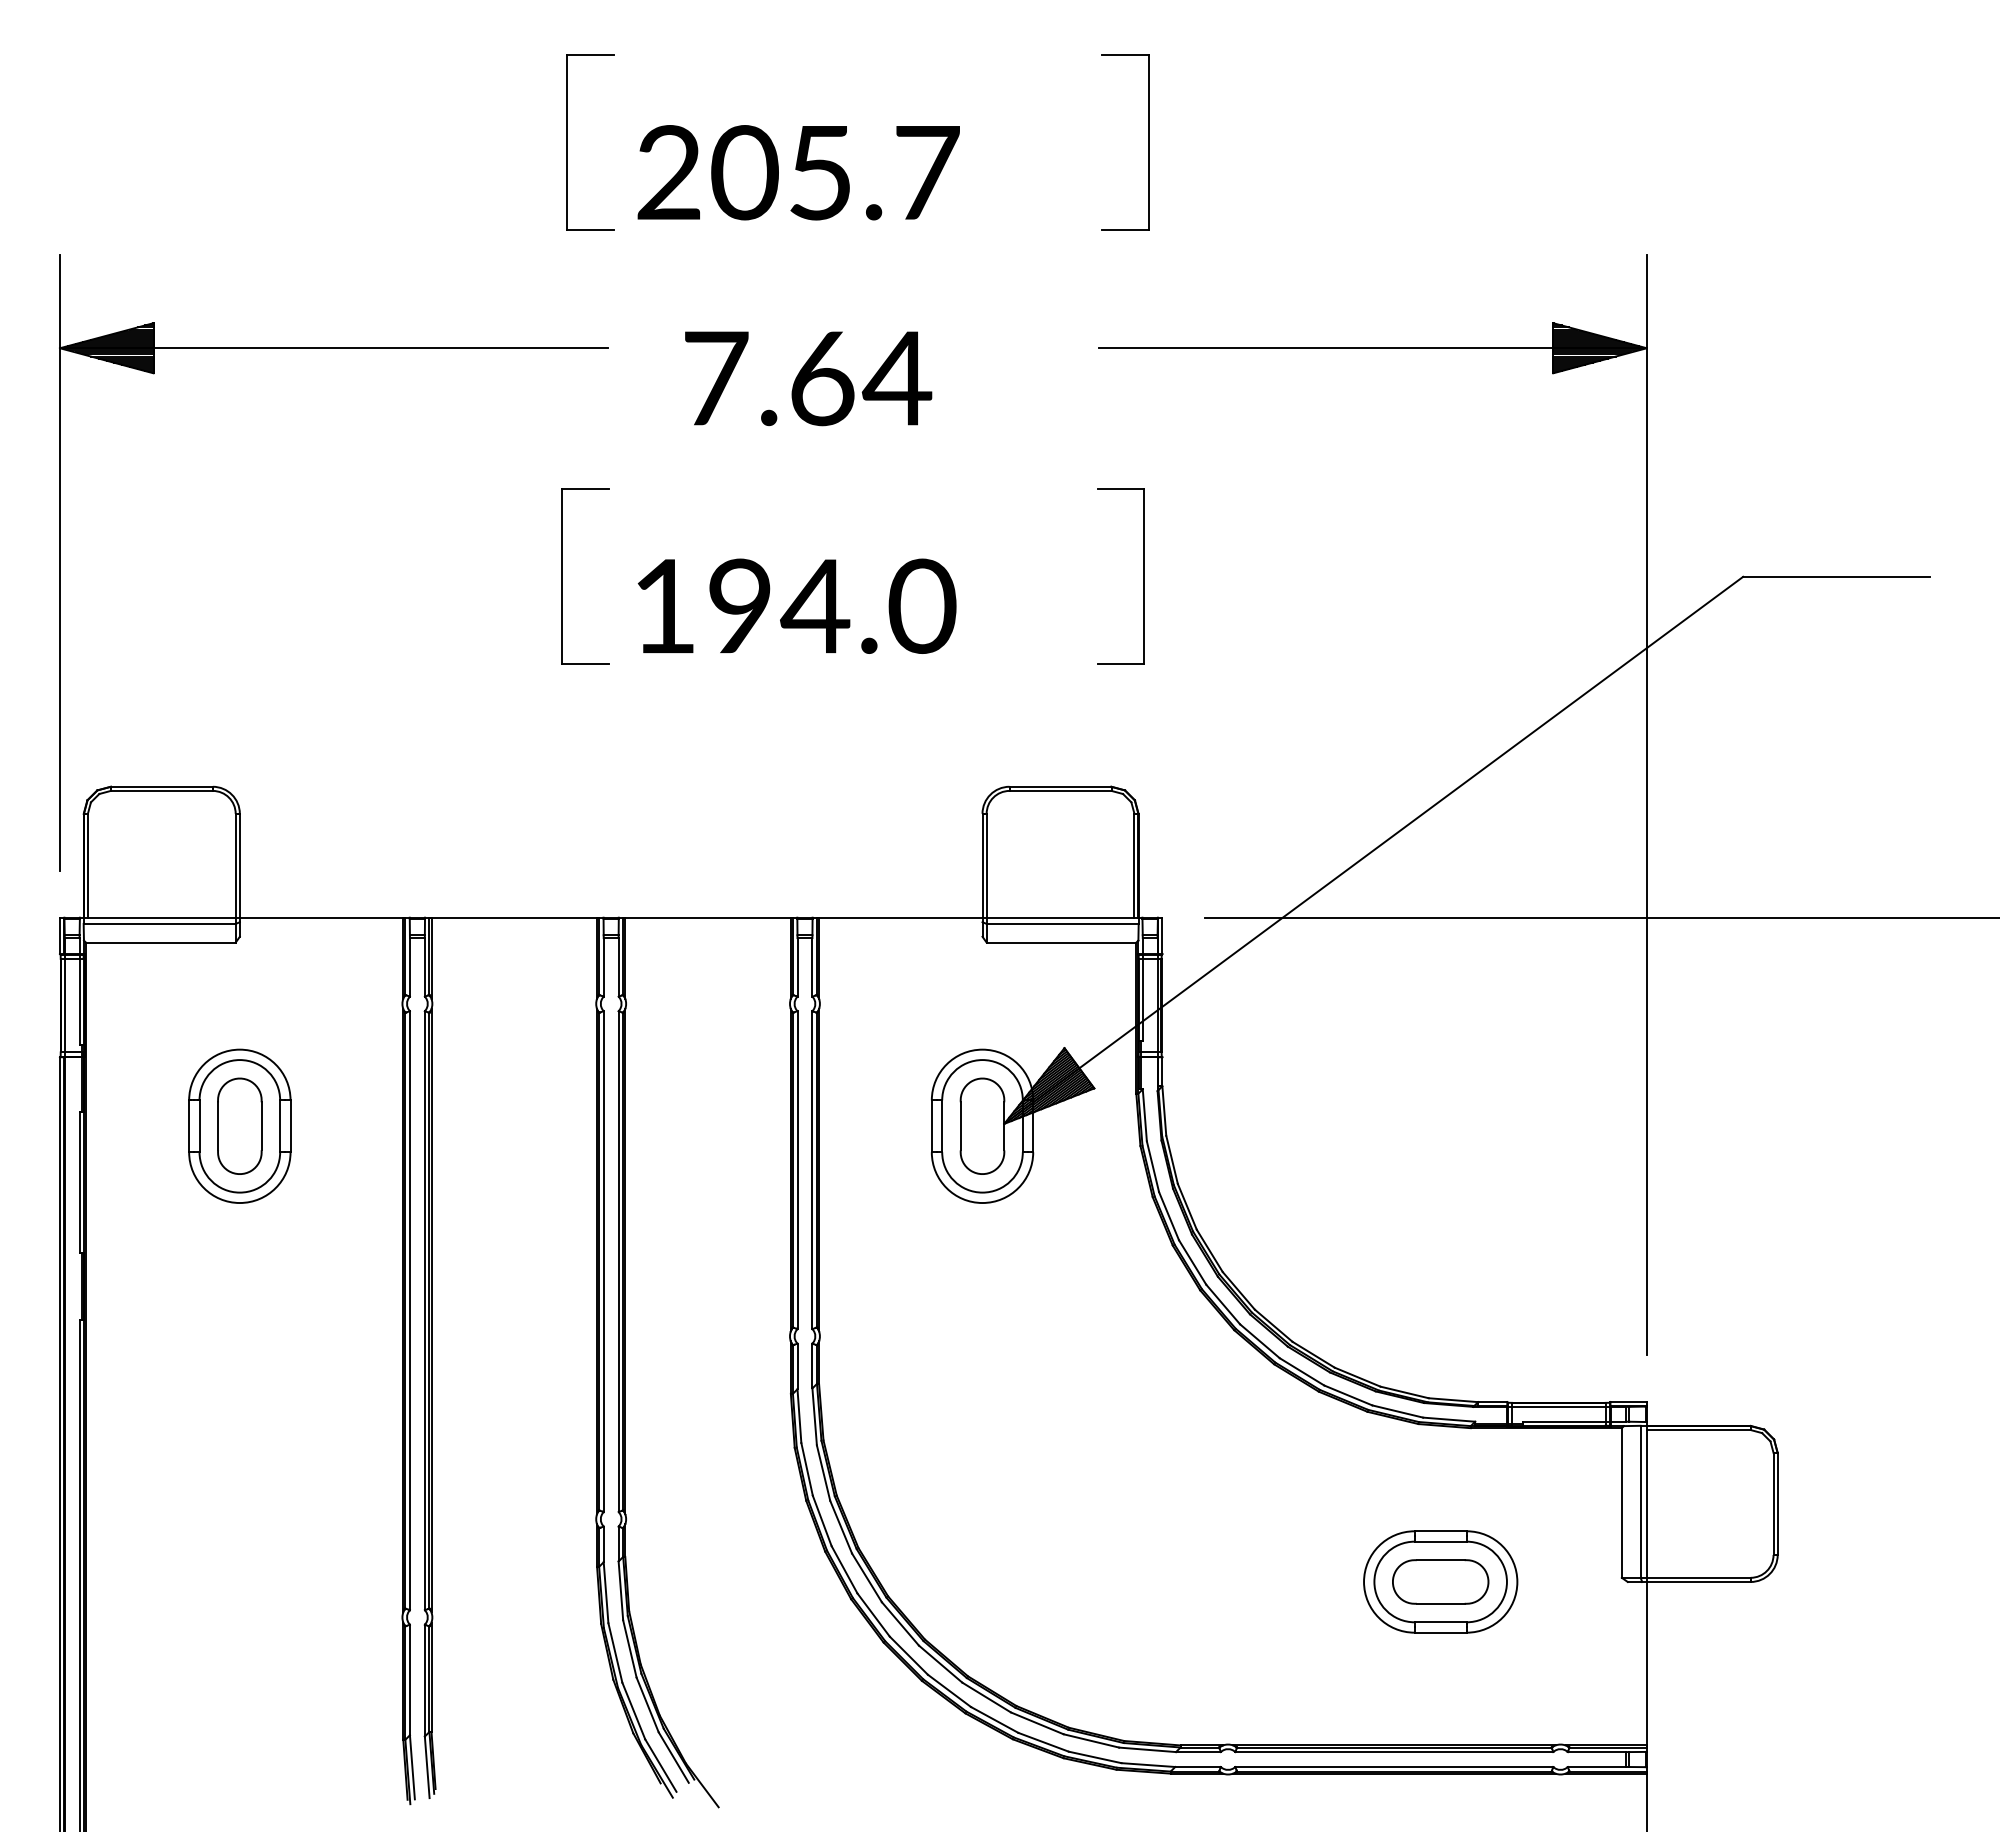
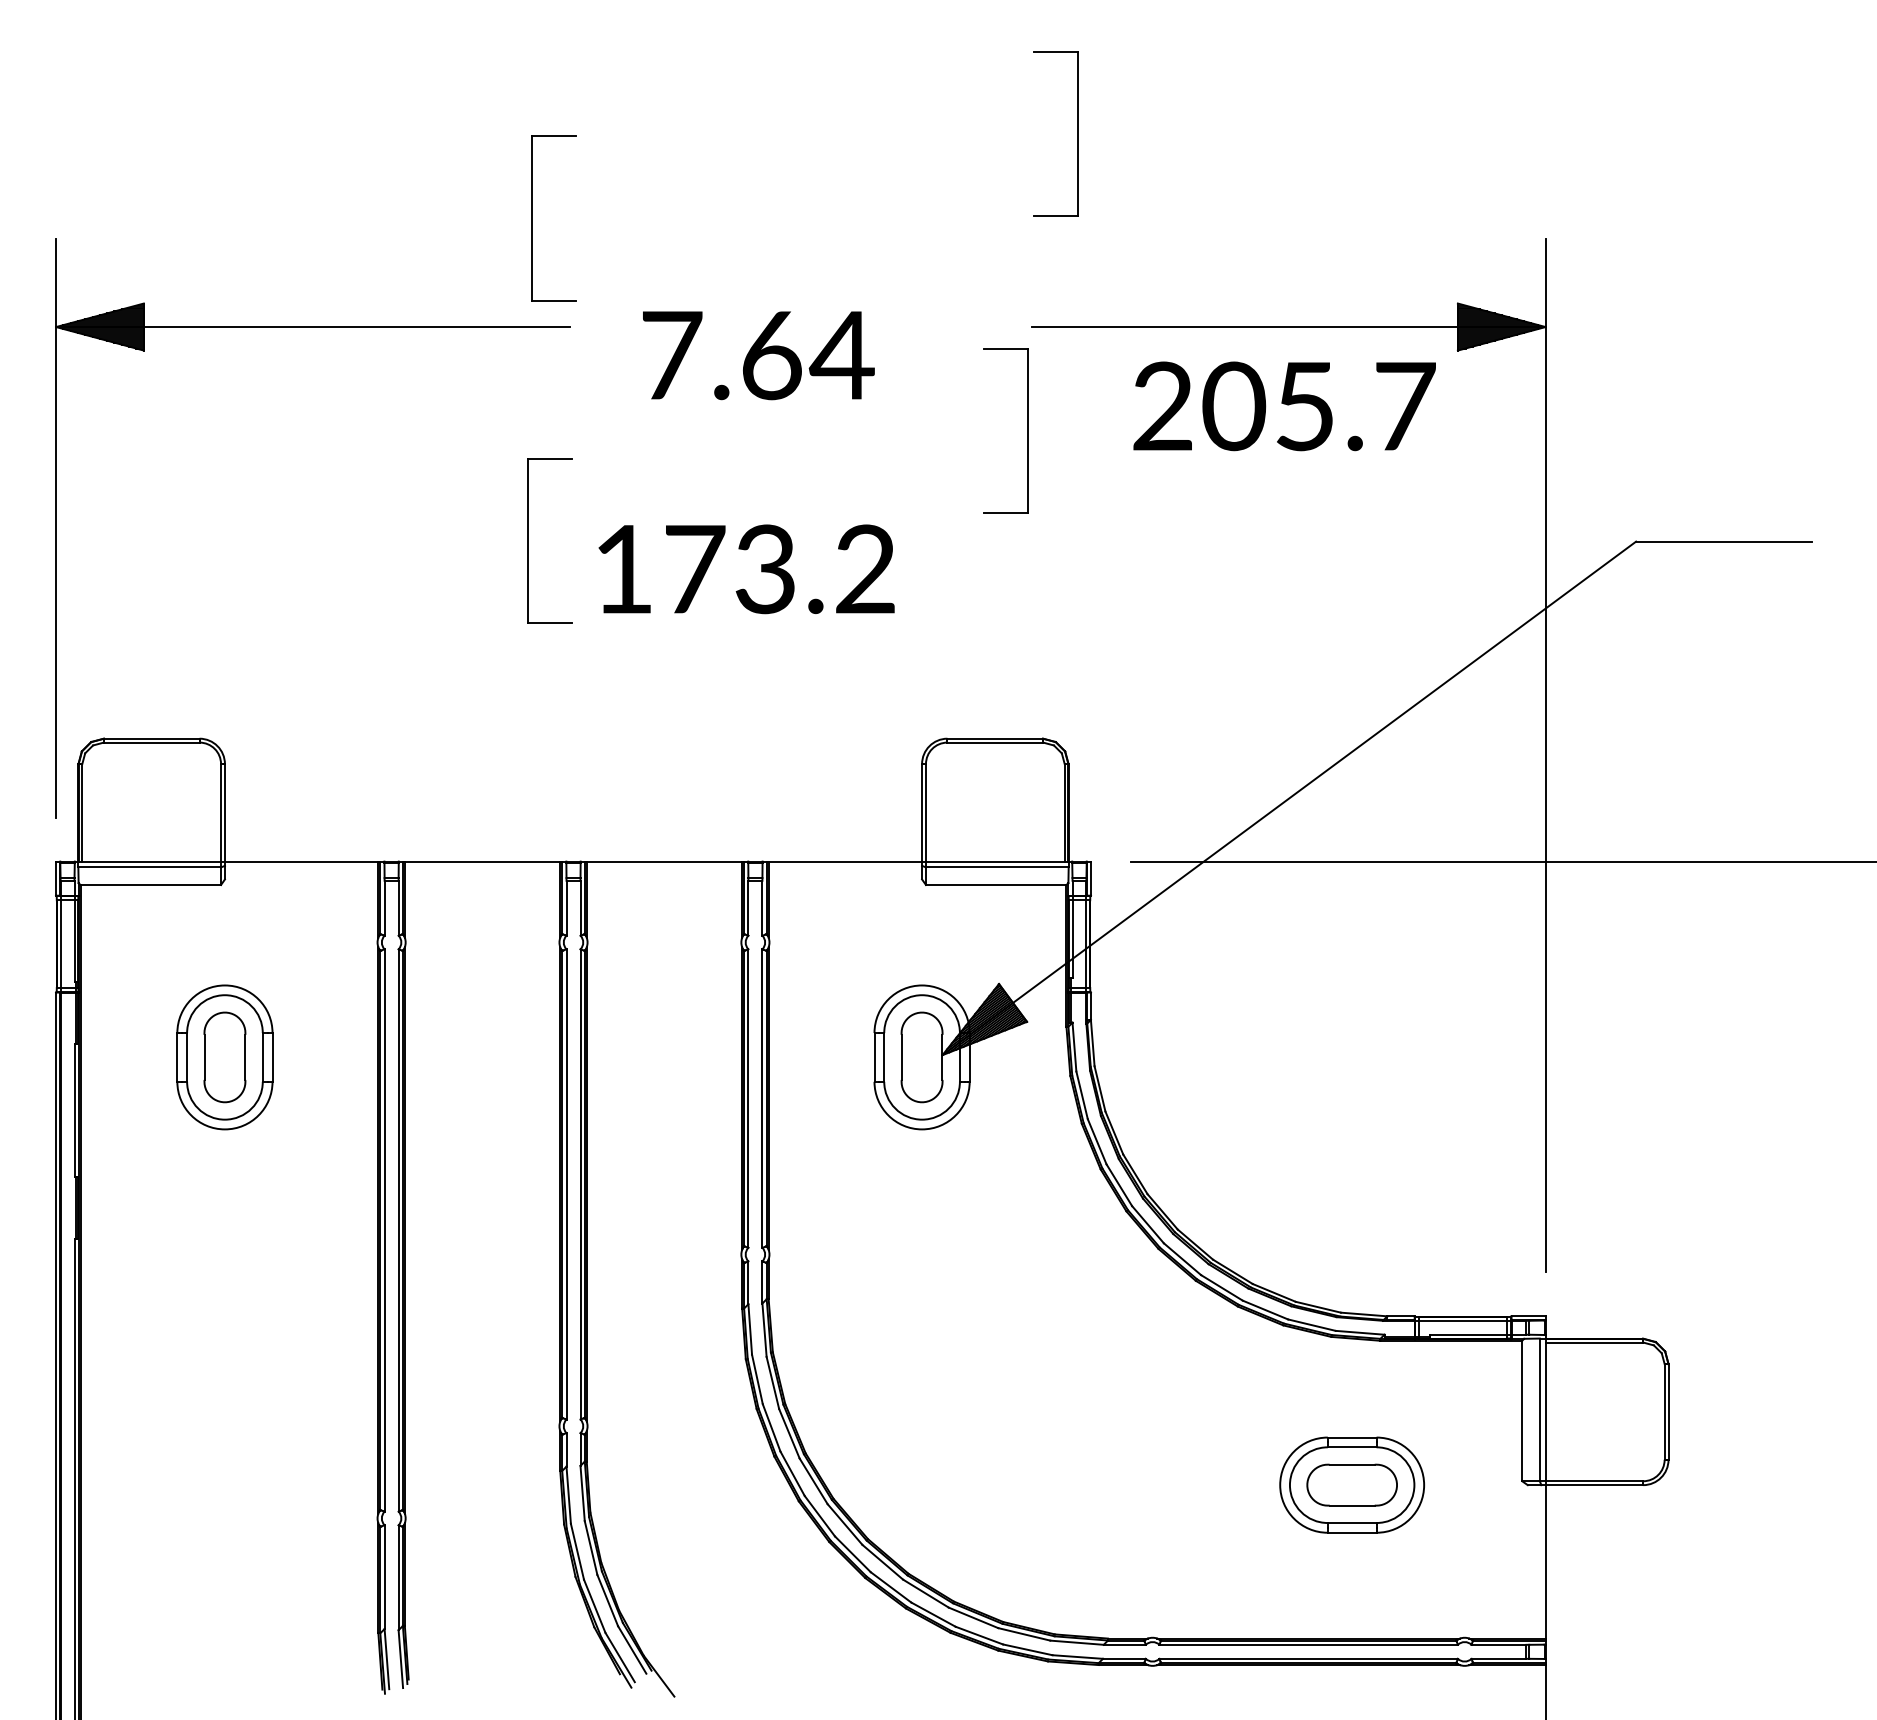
part: (567, 142) -> (532, 218), moved
text: (798, 172) -> (1284, 406), moved
part: (1143, 576) -> (1027, 431), moved
text: (832, 606) -> (781, 569), 194.0 -> 173.2

